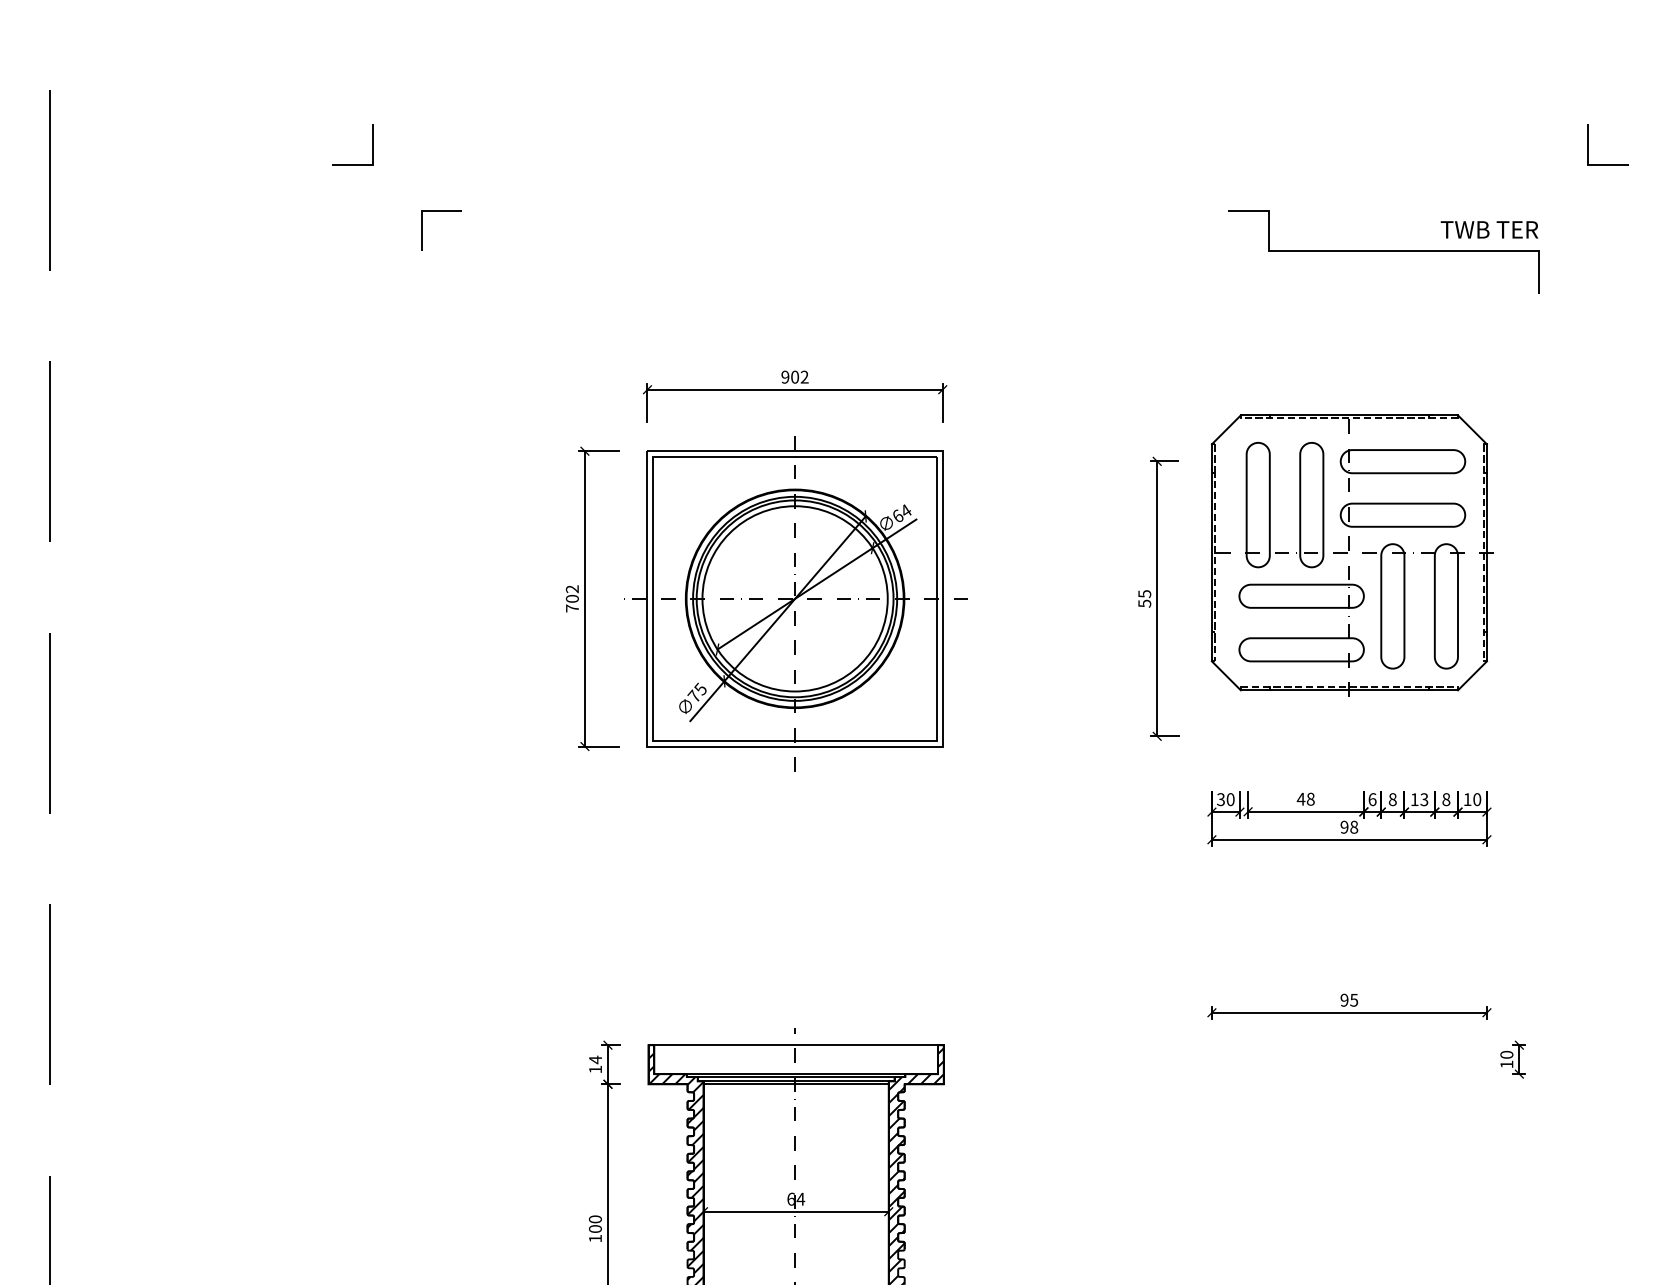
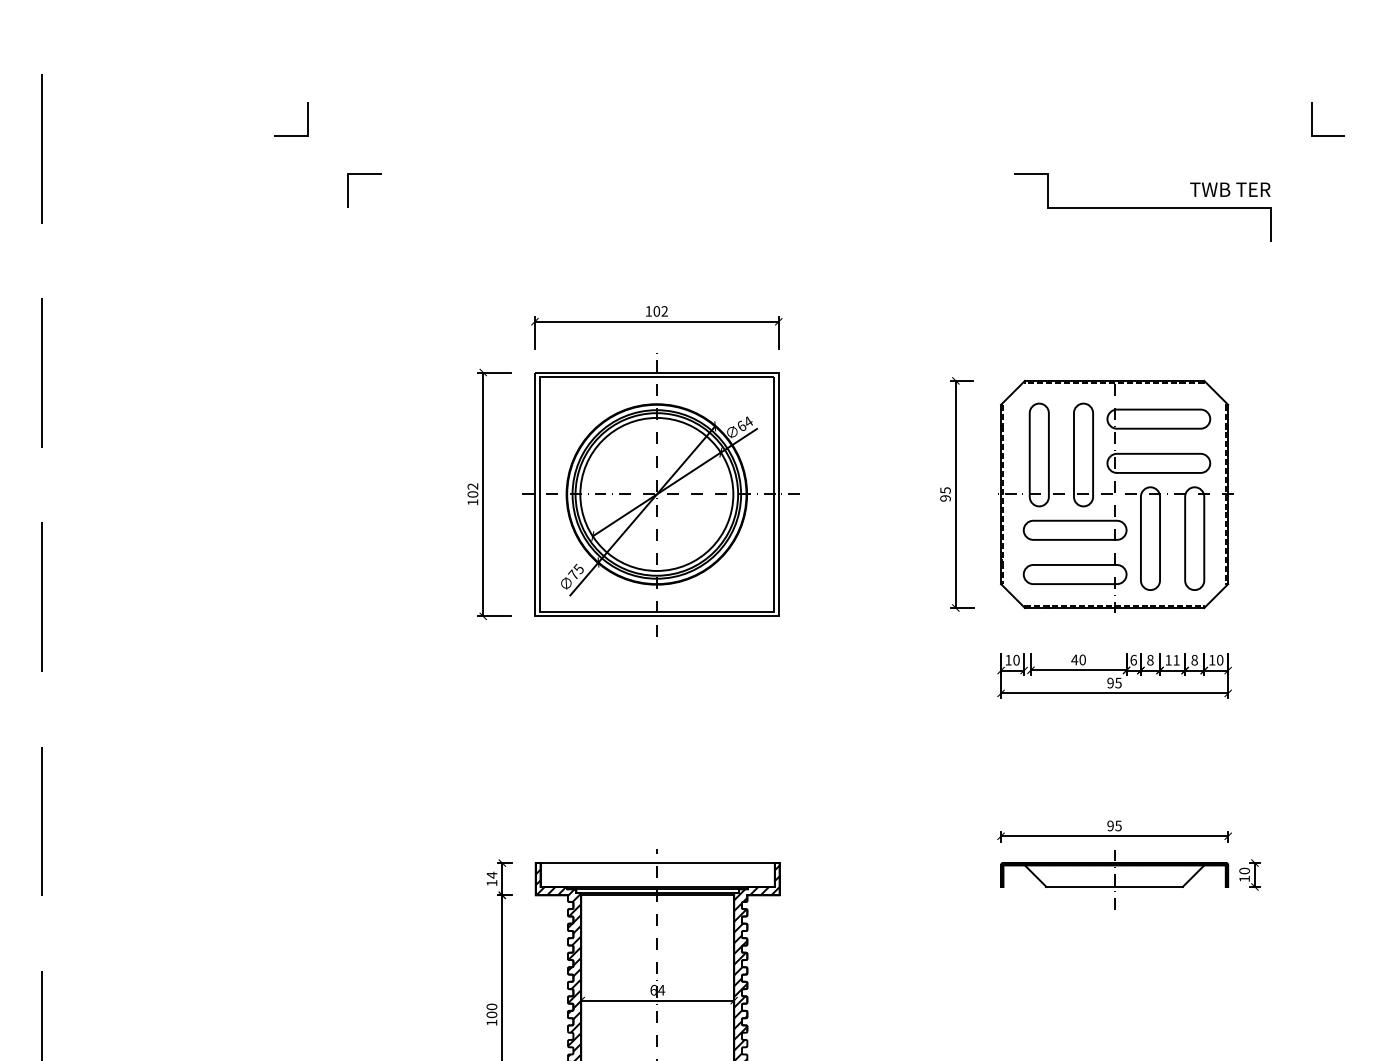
text: (785, 377) -> (648, 311), 902 -> 102
part: (1350, 554) -> (1115, 495), moved
text: (1144, 603) -> (945, 498), 55 -> 95
text: (571, 608) -> (472, 502), 702 -> 102
text: (1220, 798) -> (1008, 659), 30 -> 10
text: (1310, 798) -> (1082, 659), 48 -> 40
text: (1424, 798) -> (1176, 659), 13 -> 11
text: (1354, 826) -> (1118, 682), 98 -> 95
part: (1349, 1065) -> (1114, 879), added

